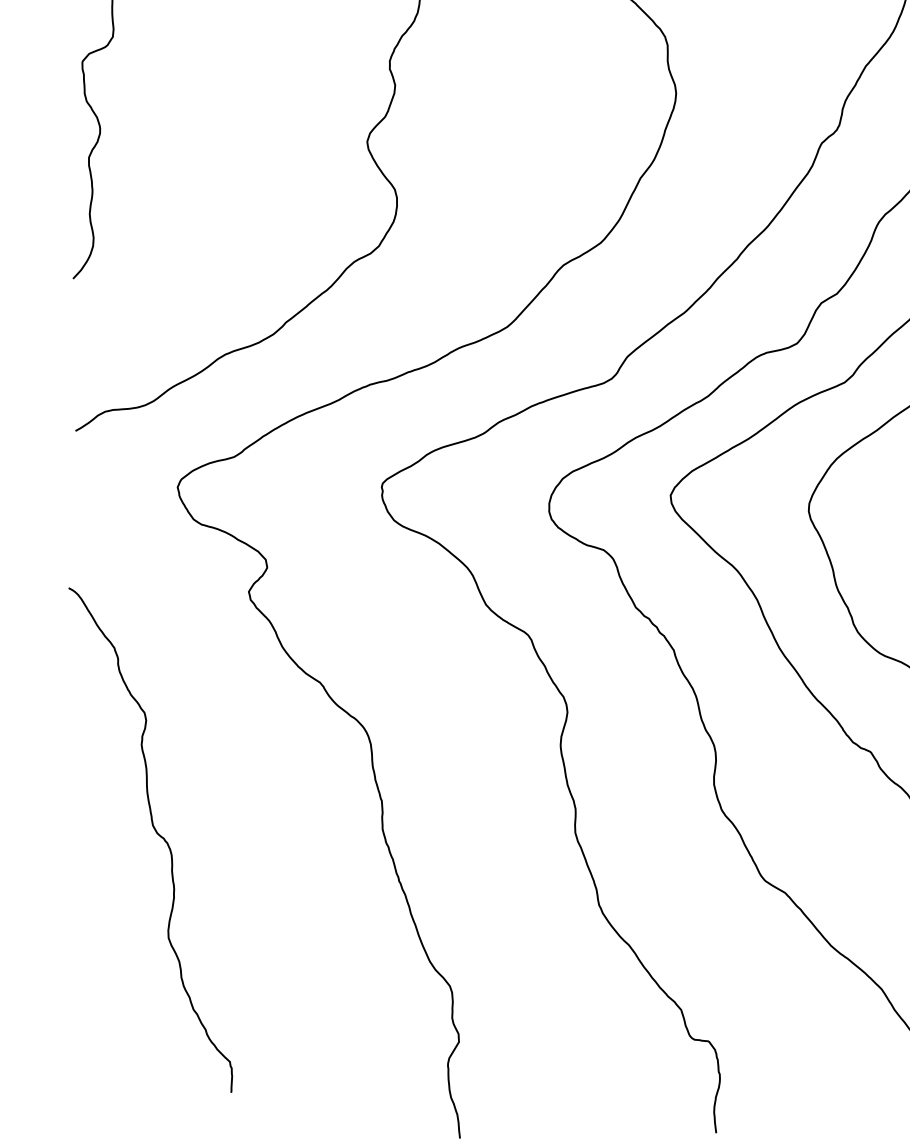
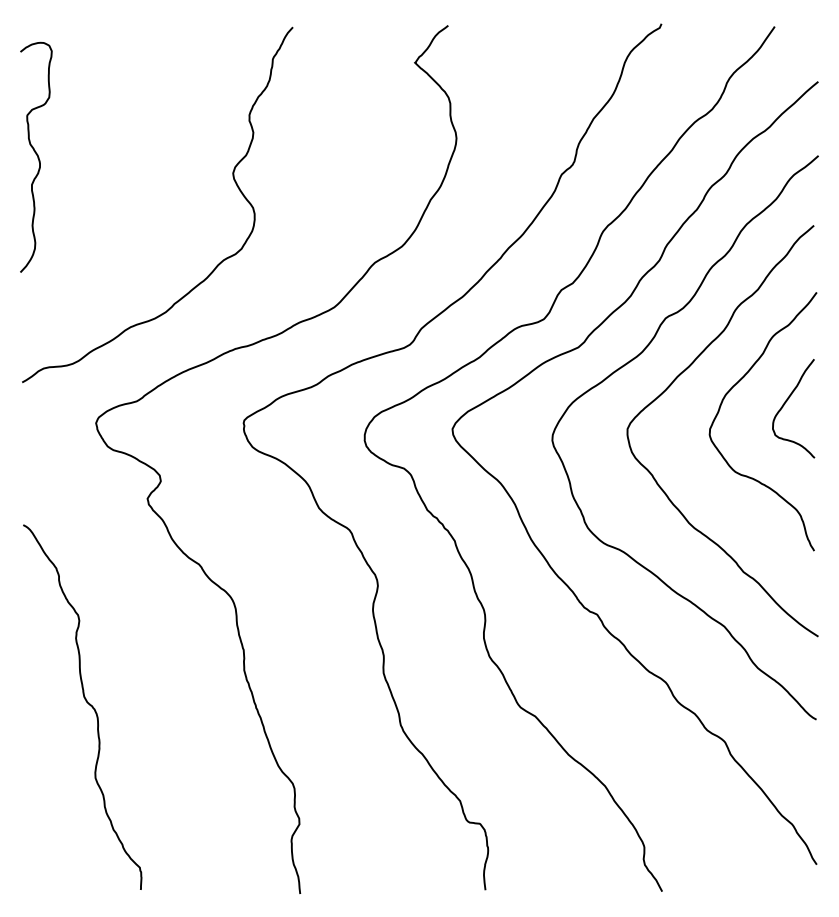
curve: (156, 833) -> (86, 702), moved

